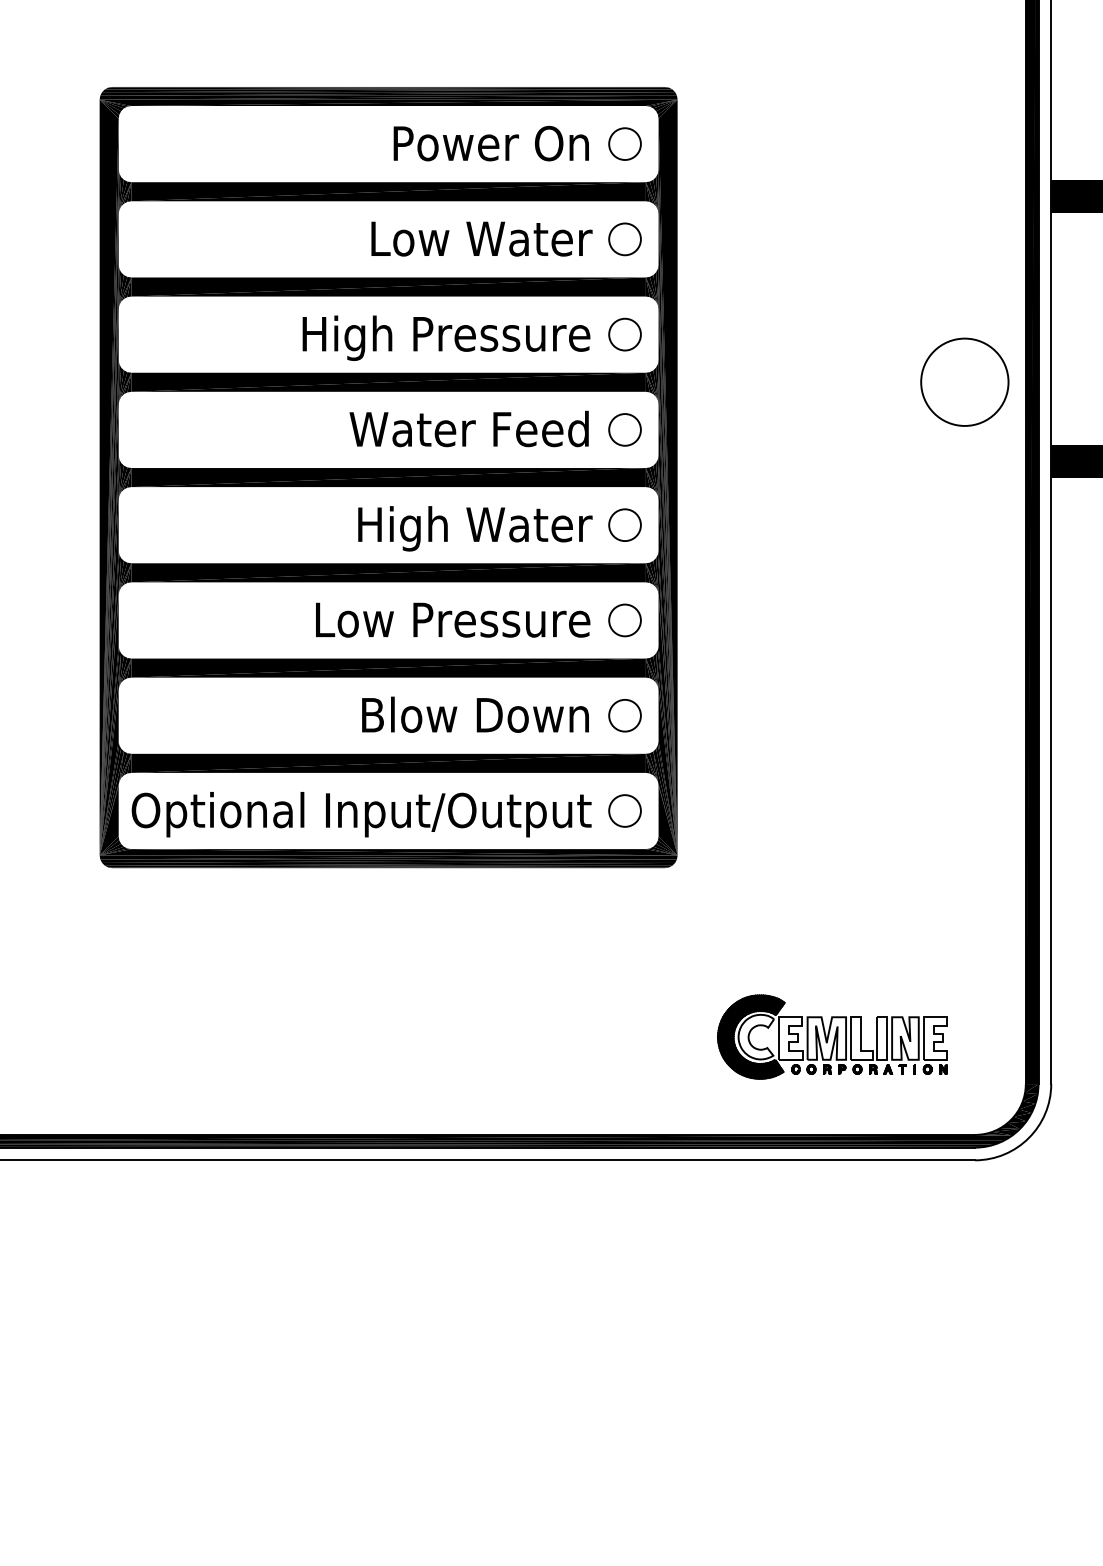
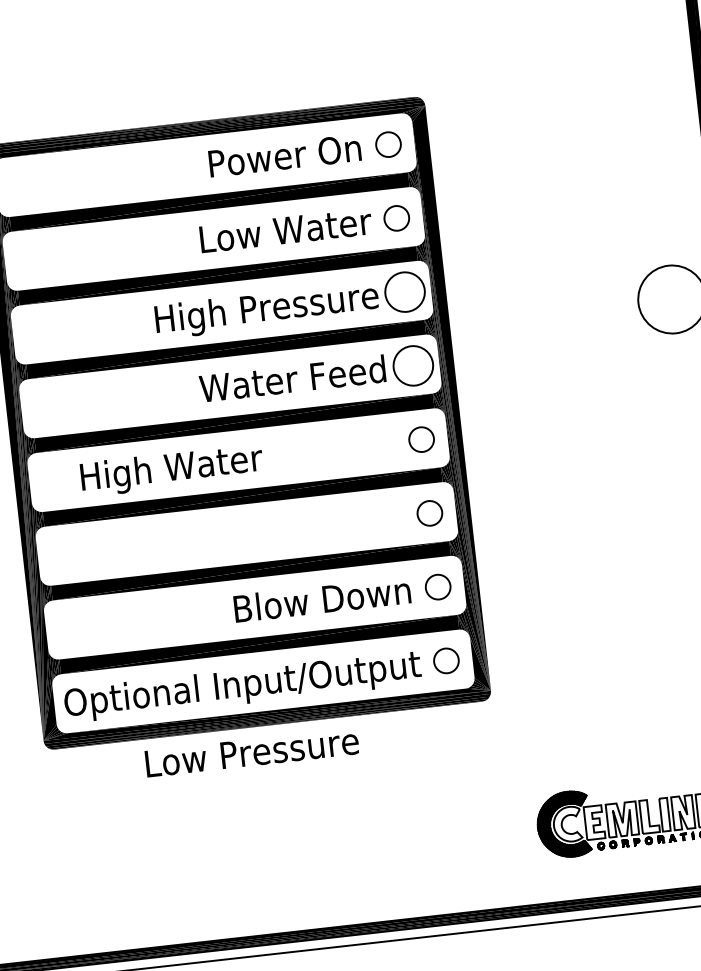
circle: (624, 334) -> (404, 292), size x1.6
circle: (624, 429) -> (412, 365), size x1.6
text: (475, 528) -> (172, 470), moved
text: (453, 619) -> (252, 752), moved

